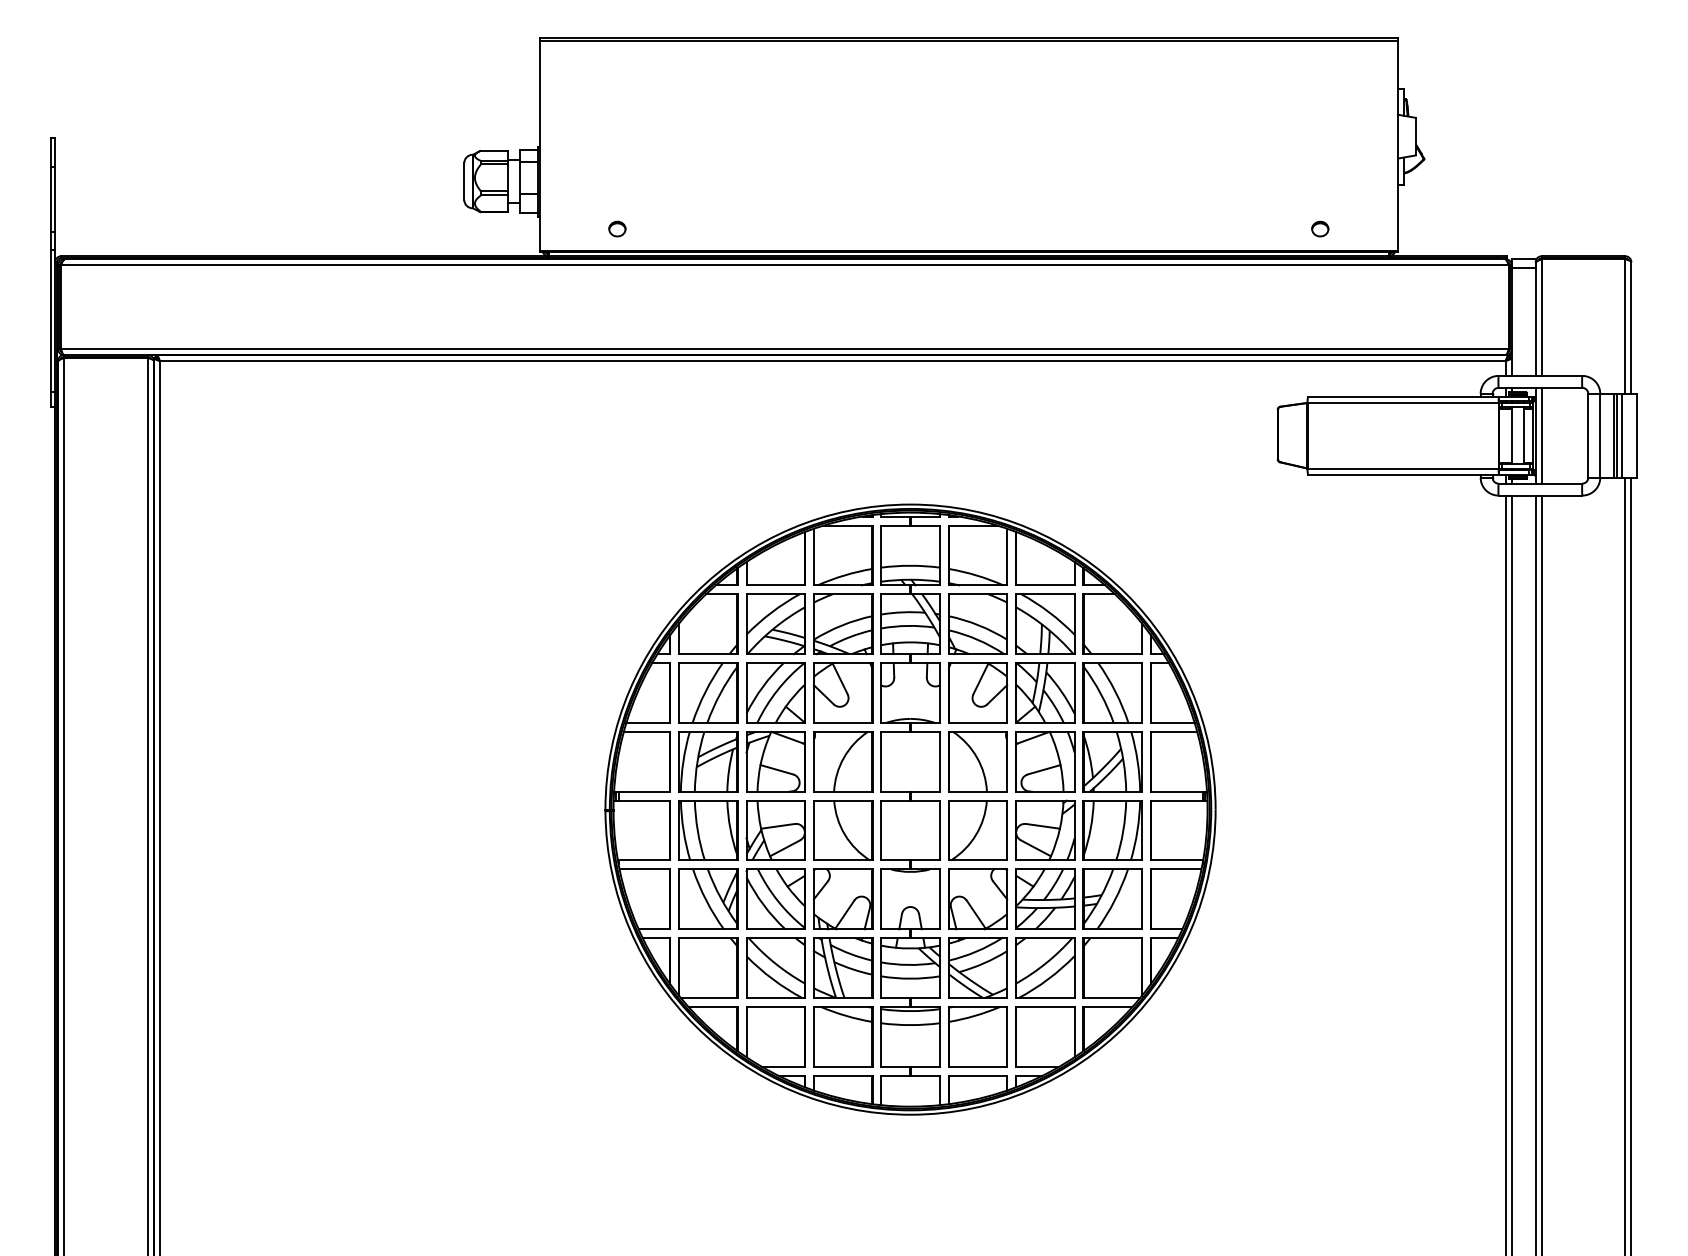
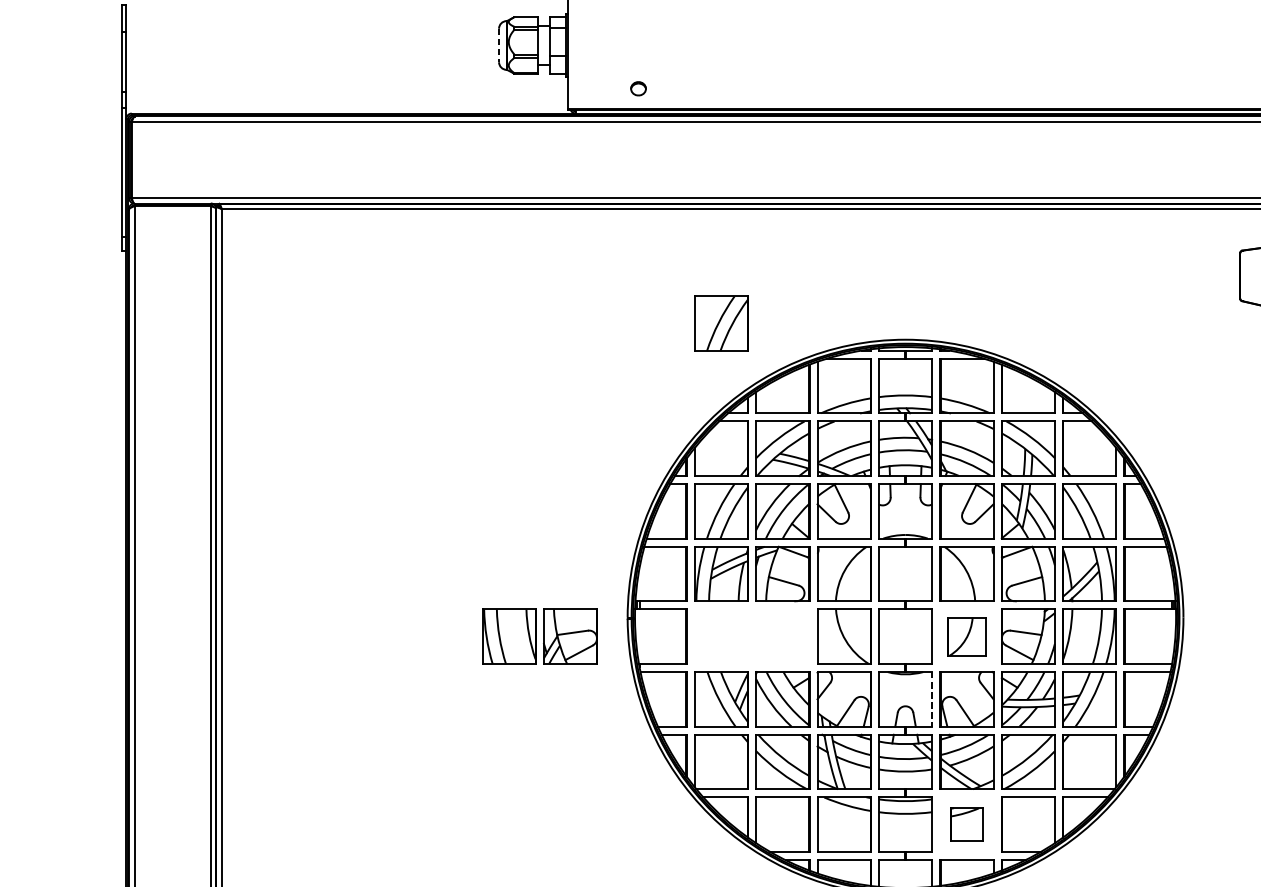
line: (464, 182) -> (499, 46), solid -> dashed
part: (708, 486) -> (721, 323), added
part: (741, 830) -> (539, 636), moved
part: (977, 830) -> (966, 636), size x0.7
line: (939, 899) -> (931, 699), solid -> dashed
part: (977, 1036) -> (966, 824), size x0.6

